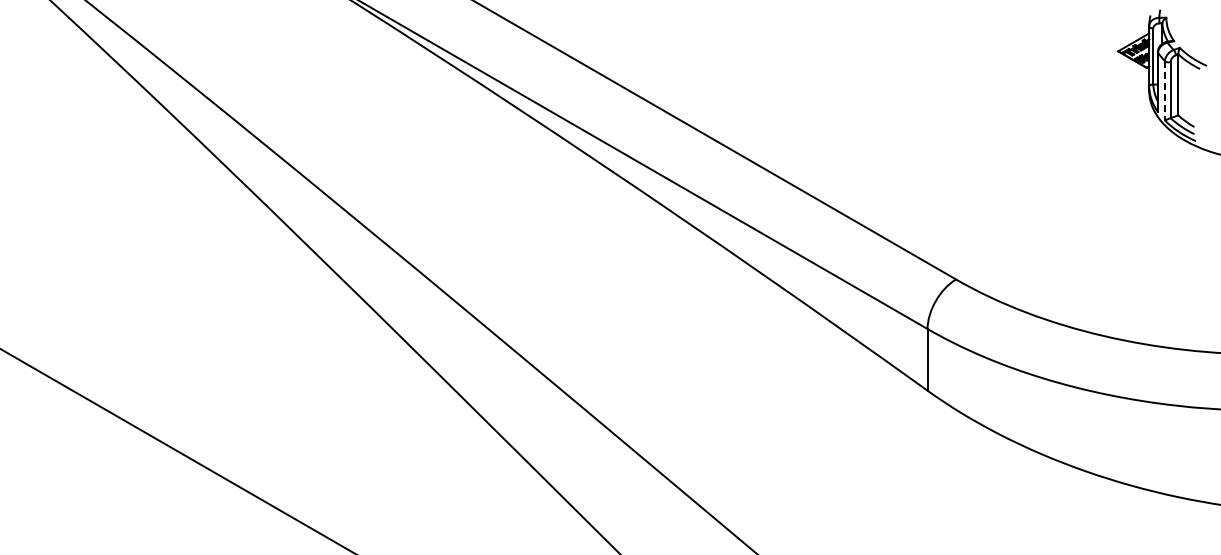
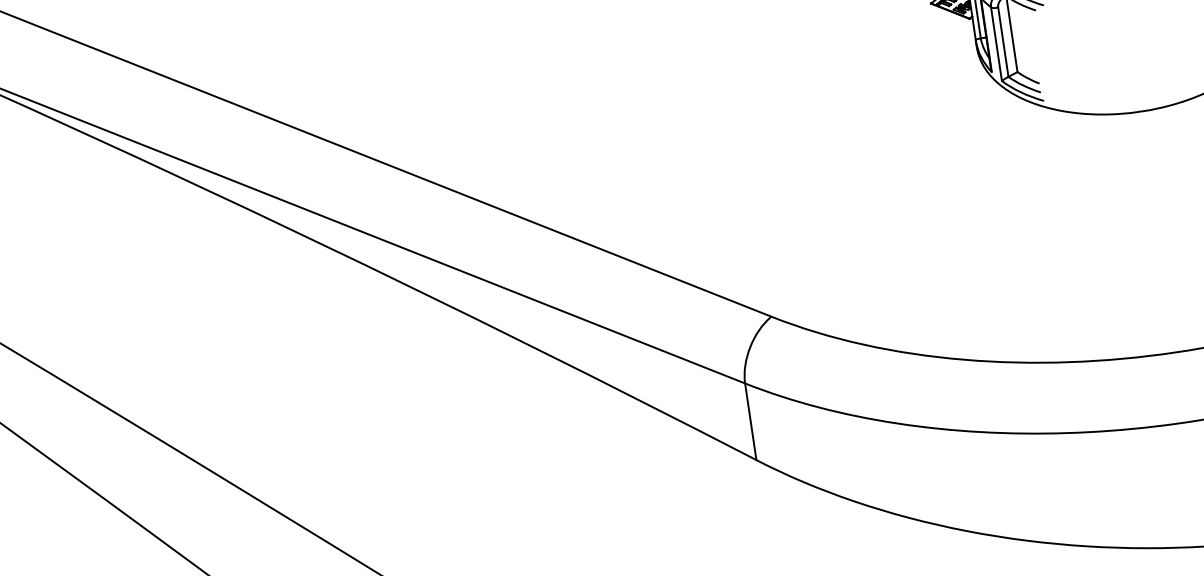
line: (1165, 90) -> (996, 43), dashed -> solid

